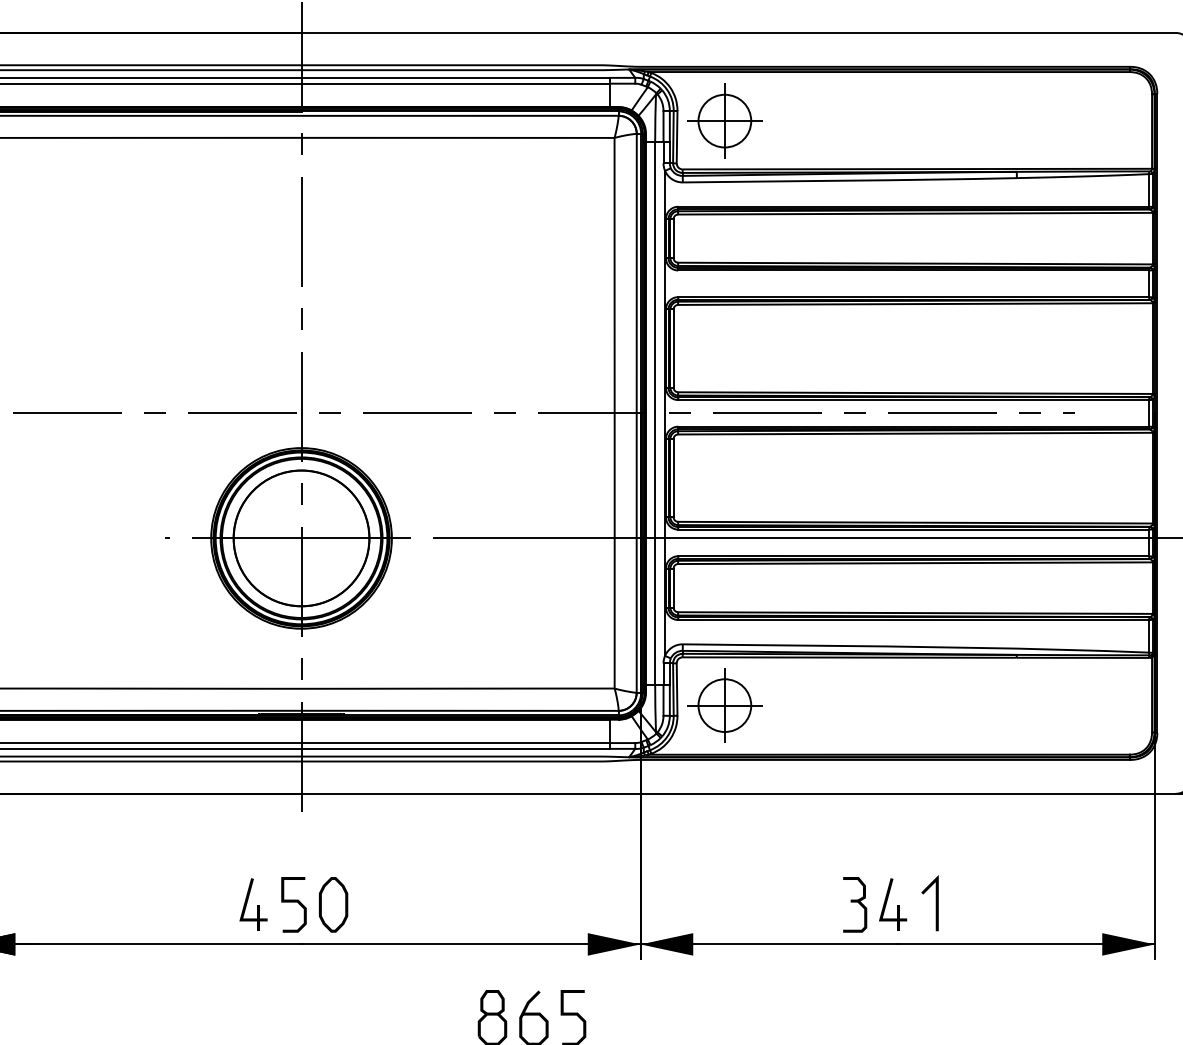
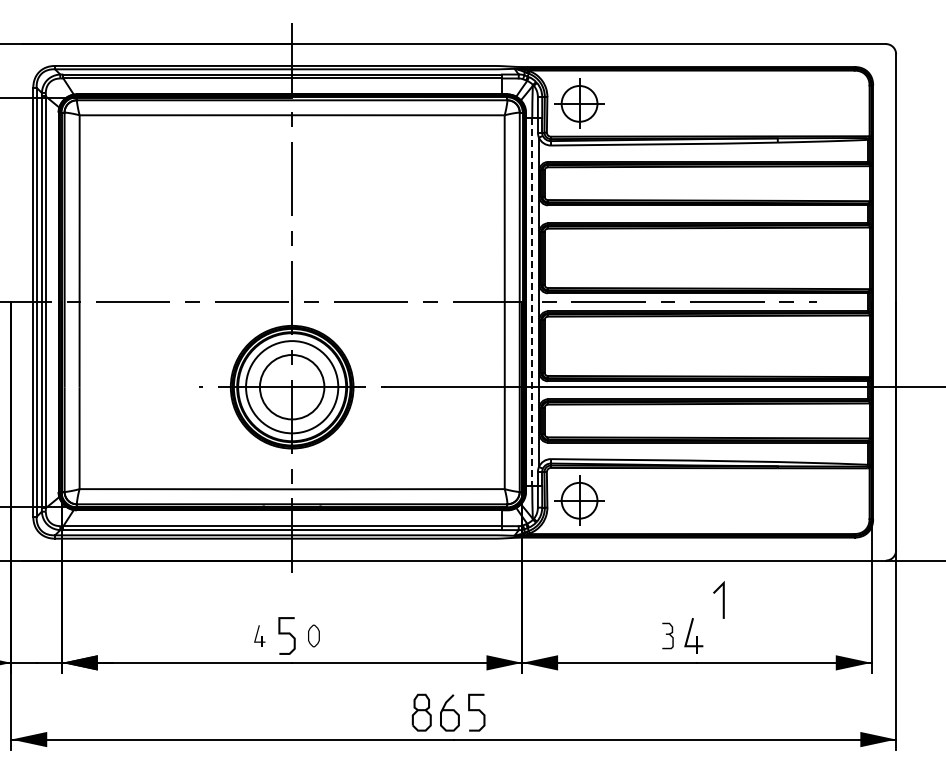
line: (655, 413) -> (532, 302), solid -> dashed
circle: (302, 538) -> (292, 387), size x0.7
line: (935, 902) -> (722, 599), moved
part: (253, 904) -> (259, 635), size x0.6
part: (332, 904) -> (313, 635), size x0.6
part: (854, 904) -> (667, 635), size x0.7

